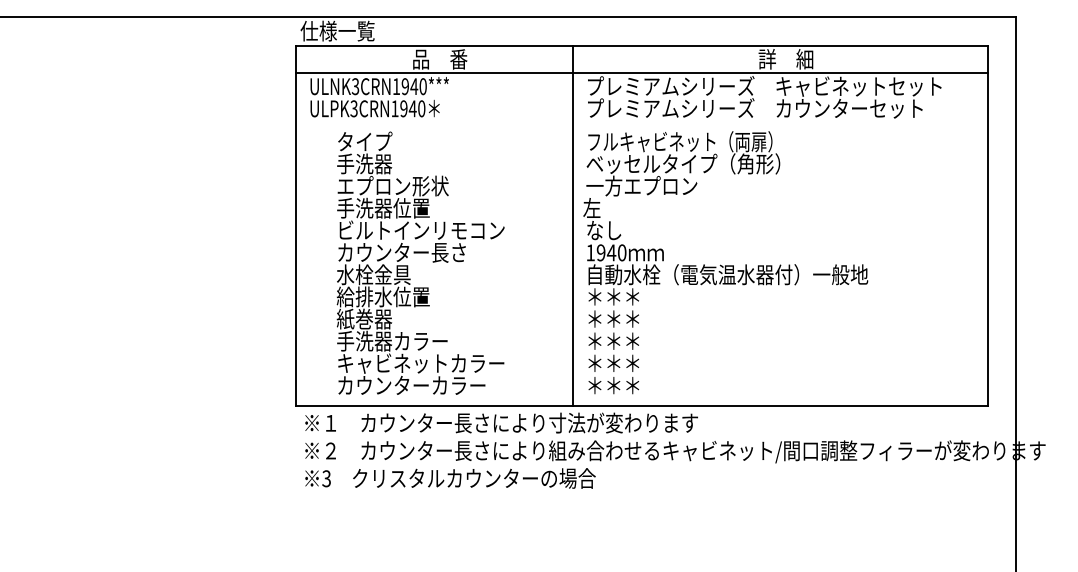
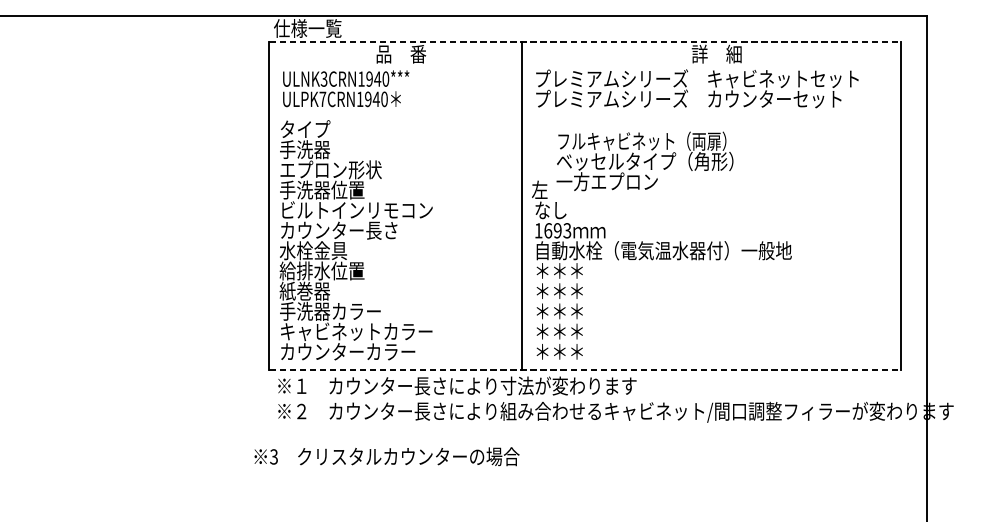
line: (642, 45) -> (585, 41), solid -> dashed
line: (641, 73) -> (585, 67), removed
text: (353, 108) -> (322, 99), ULPK3CRN1940 -> ULPK7CRN1940
text: (683, 163) -> (645, 161), moved
text: (611, 252) -> (557, 230), 1940 -> 1693
text: (420, 262) -> (356, 239), moved
line: (642, 405) -> (585, 370), solid -> dashed
text: (450, 478) -> (387, 456), moved

